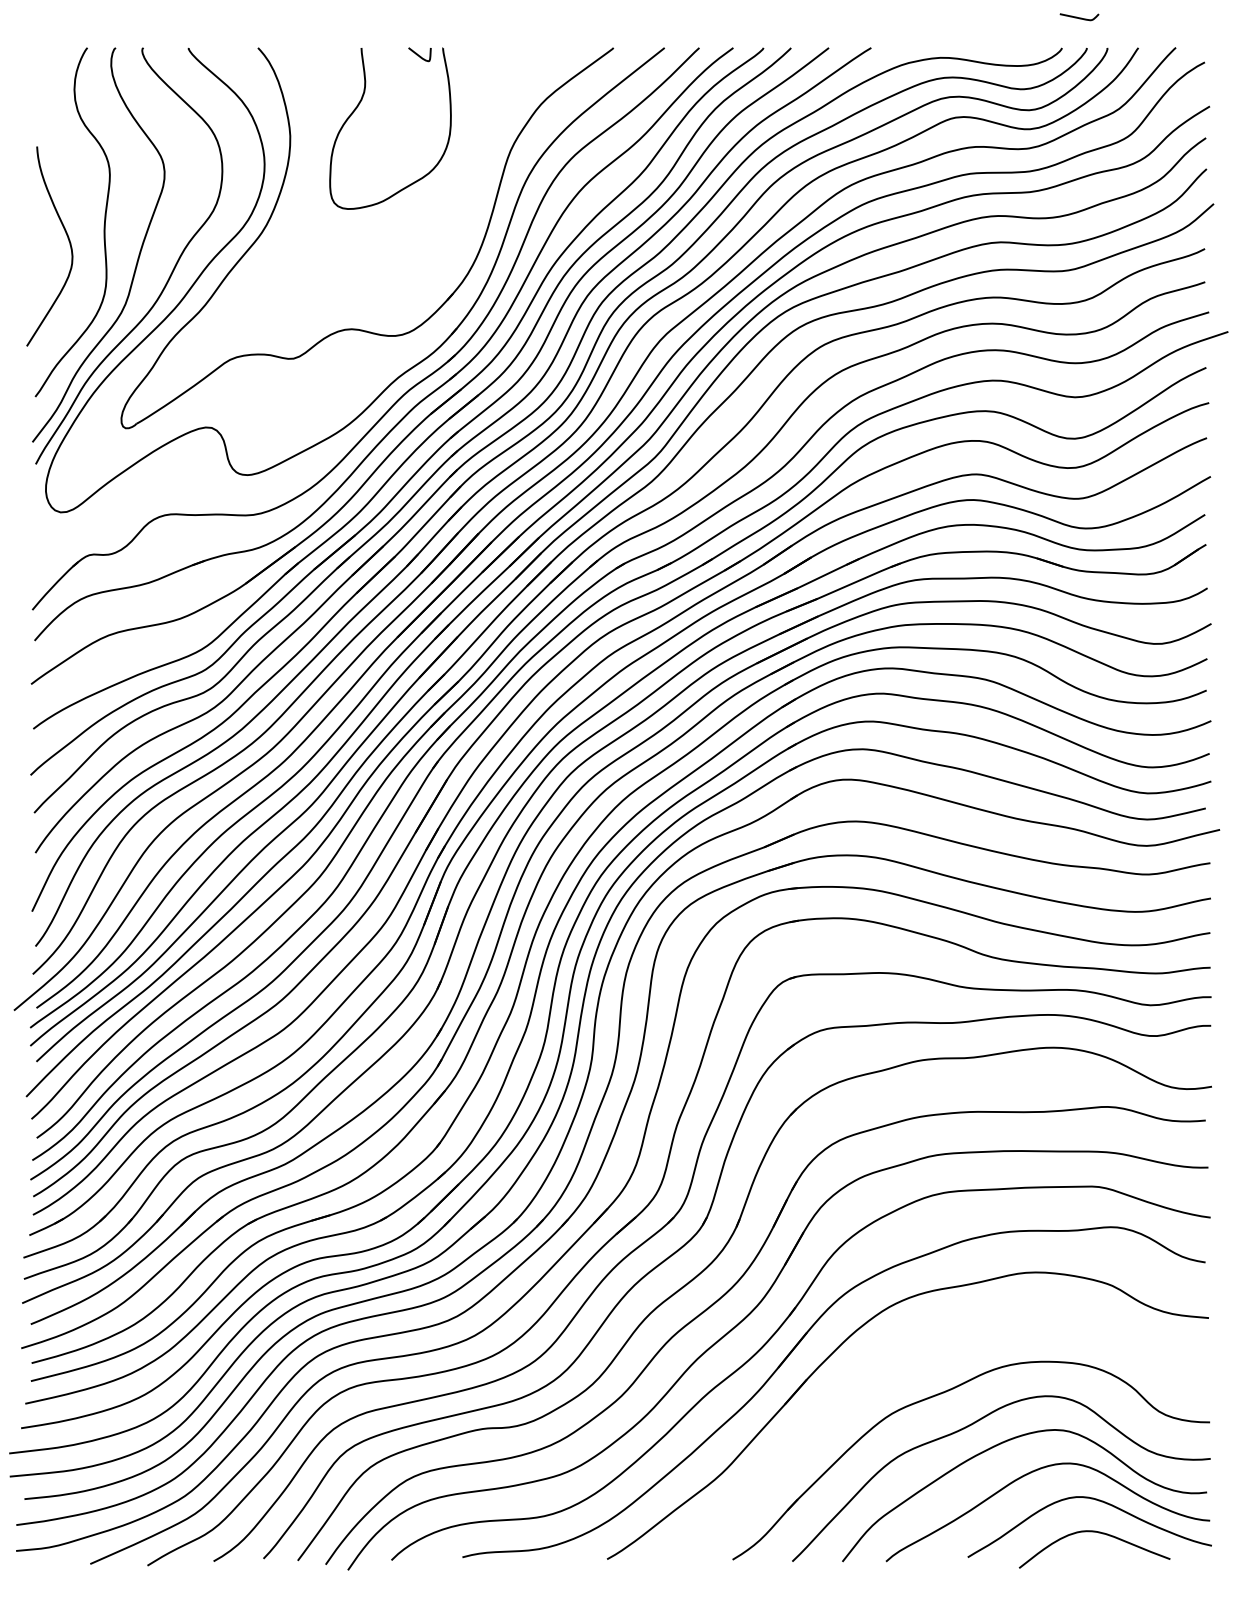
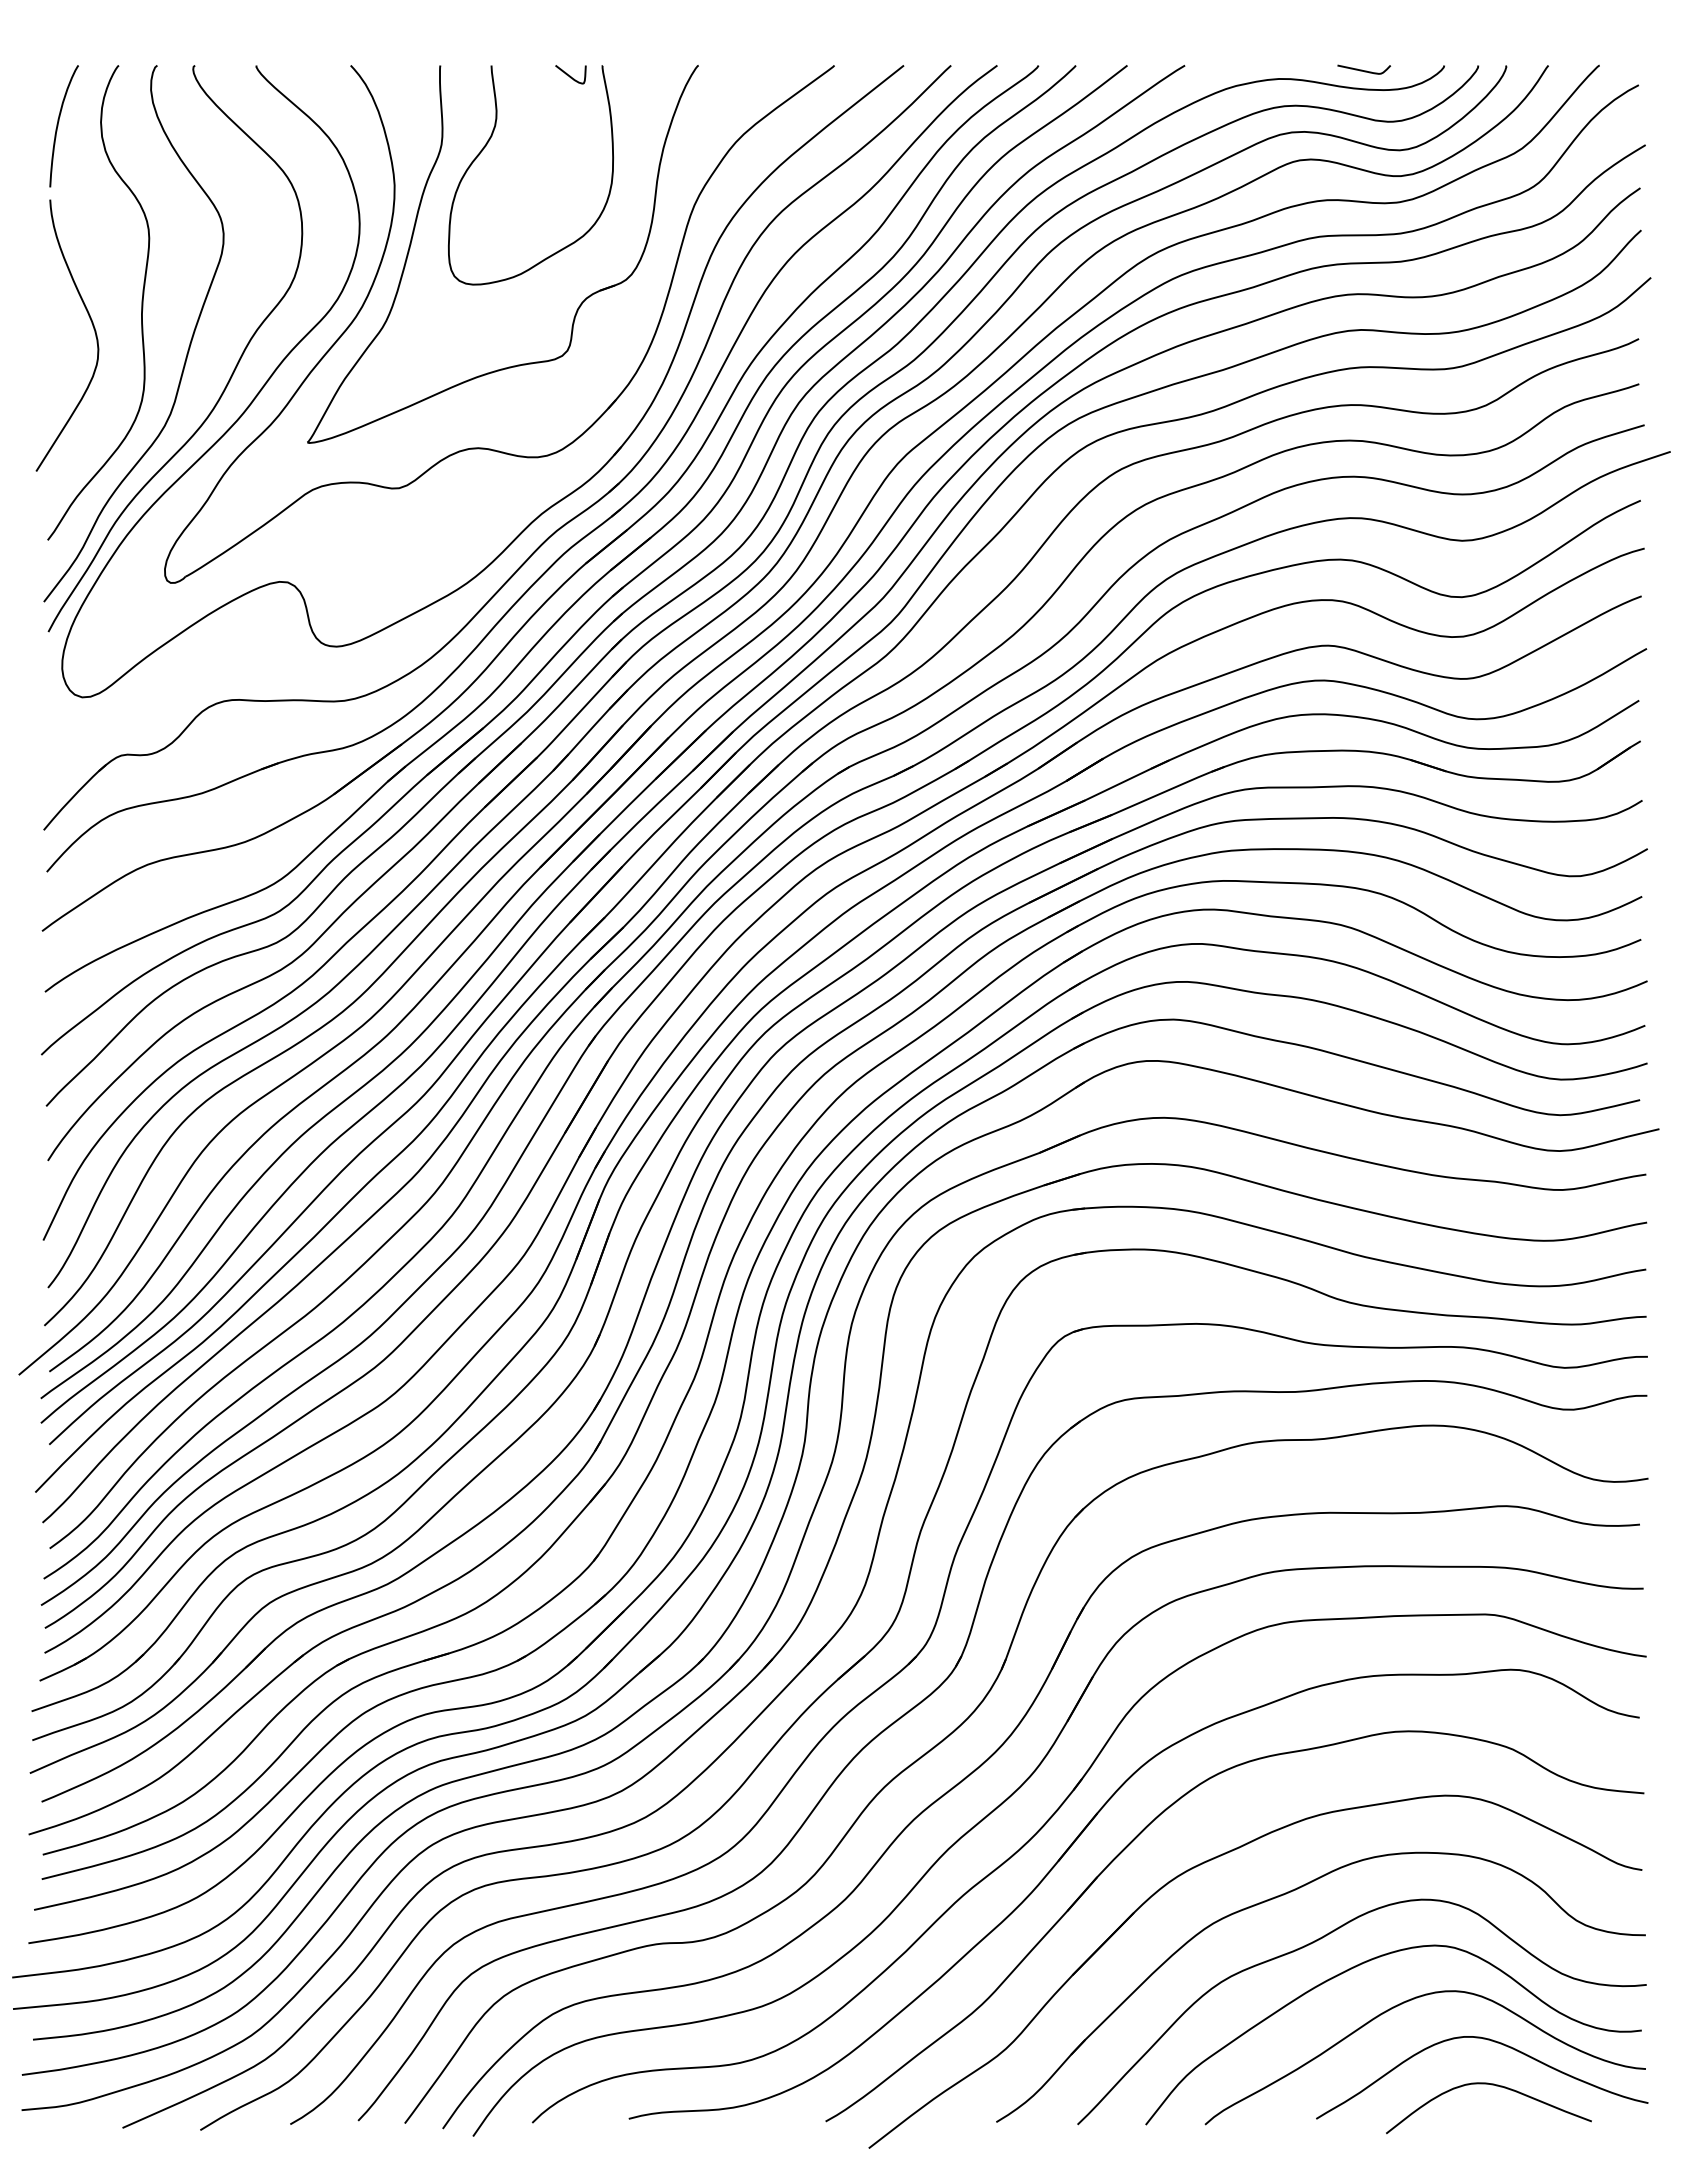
curve: (1079, 17) -> (1364, 70), moved
curve: (43, 92) -> (58, 126), added
part: (304, 170) -> (414, 232), added
part: (887, 1368) -> (1207, 1862), added

